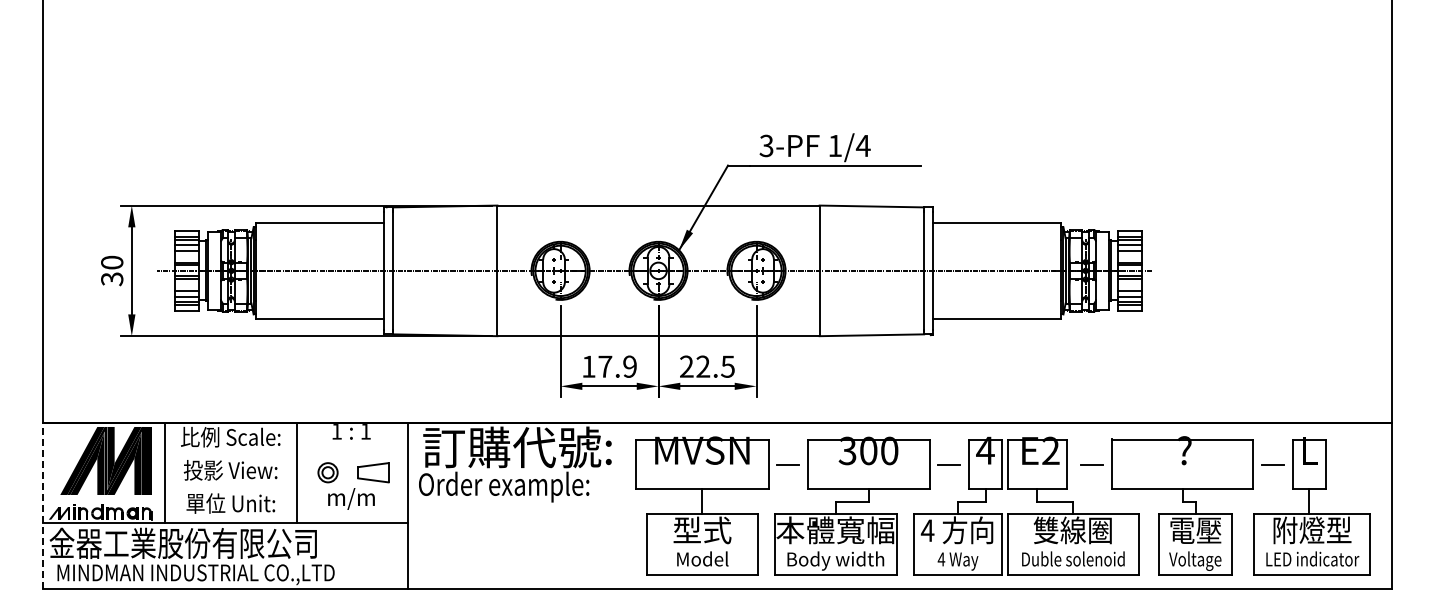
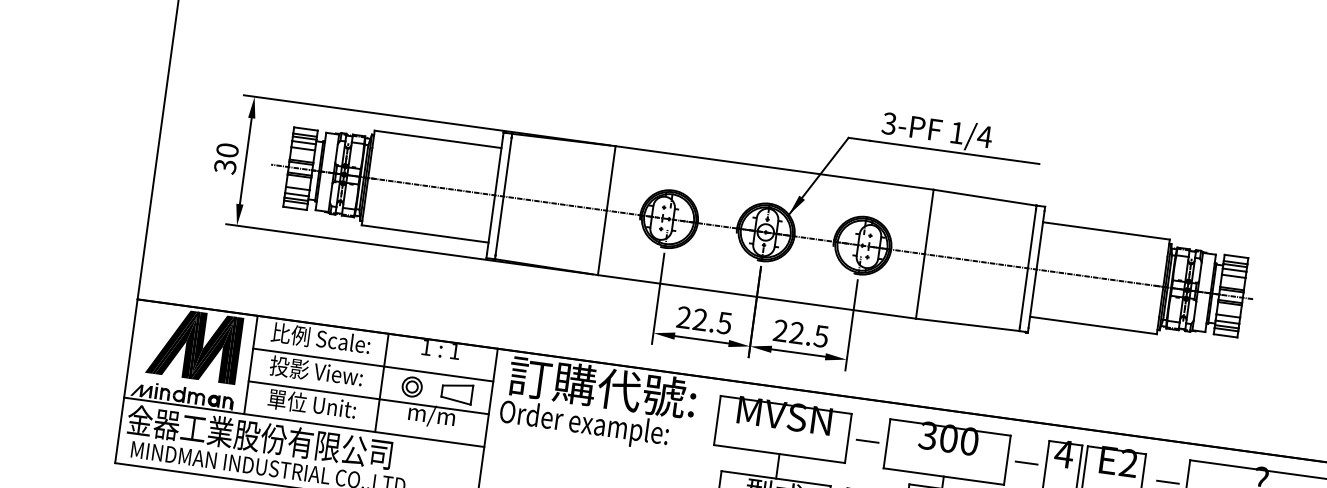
text: (609, 366) -> (704, 320), 17.9 -> 22.5
line: (285, 456) -> (372, 365), added
line: (285, 489) -> (367, 397), added
line: (43, 505) -> (126, 380), dashed -> solid

